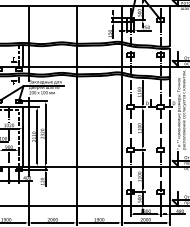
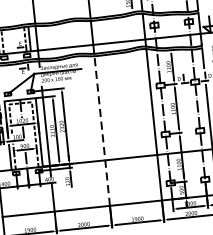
line: (76, 141) -> (102, 131), solid -> dashed

